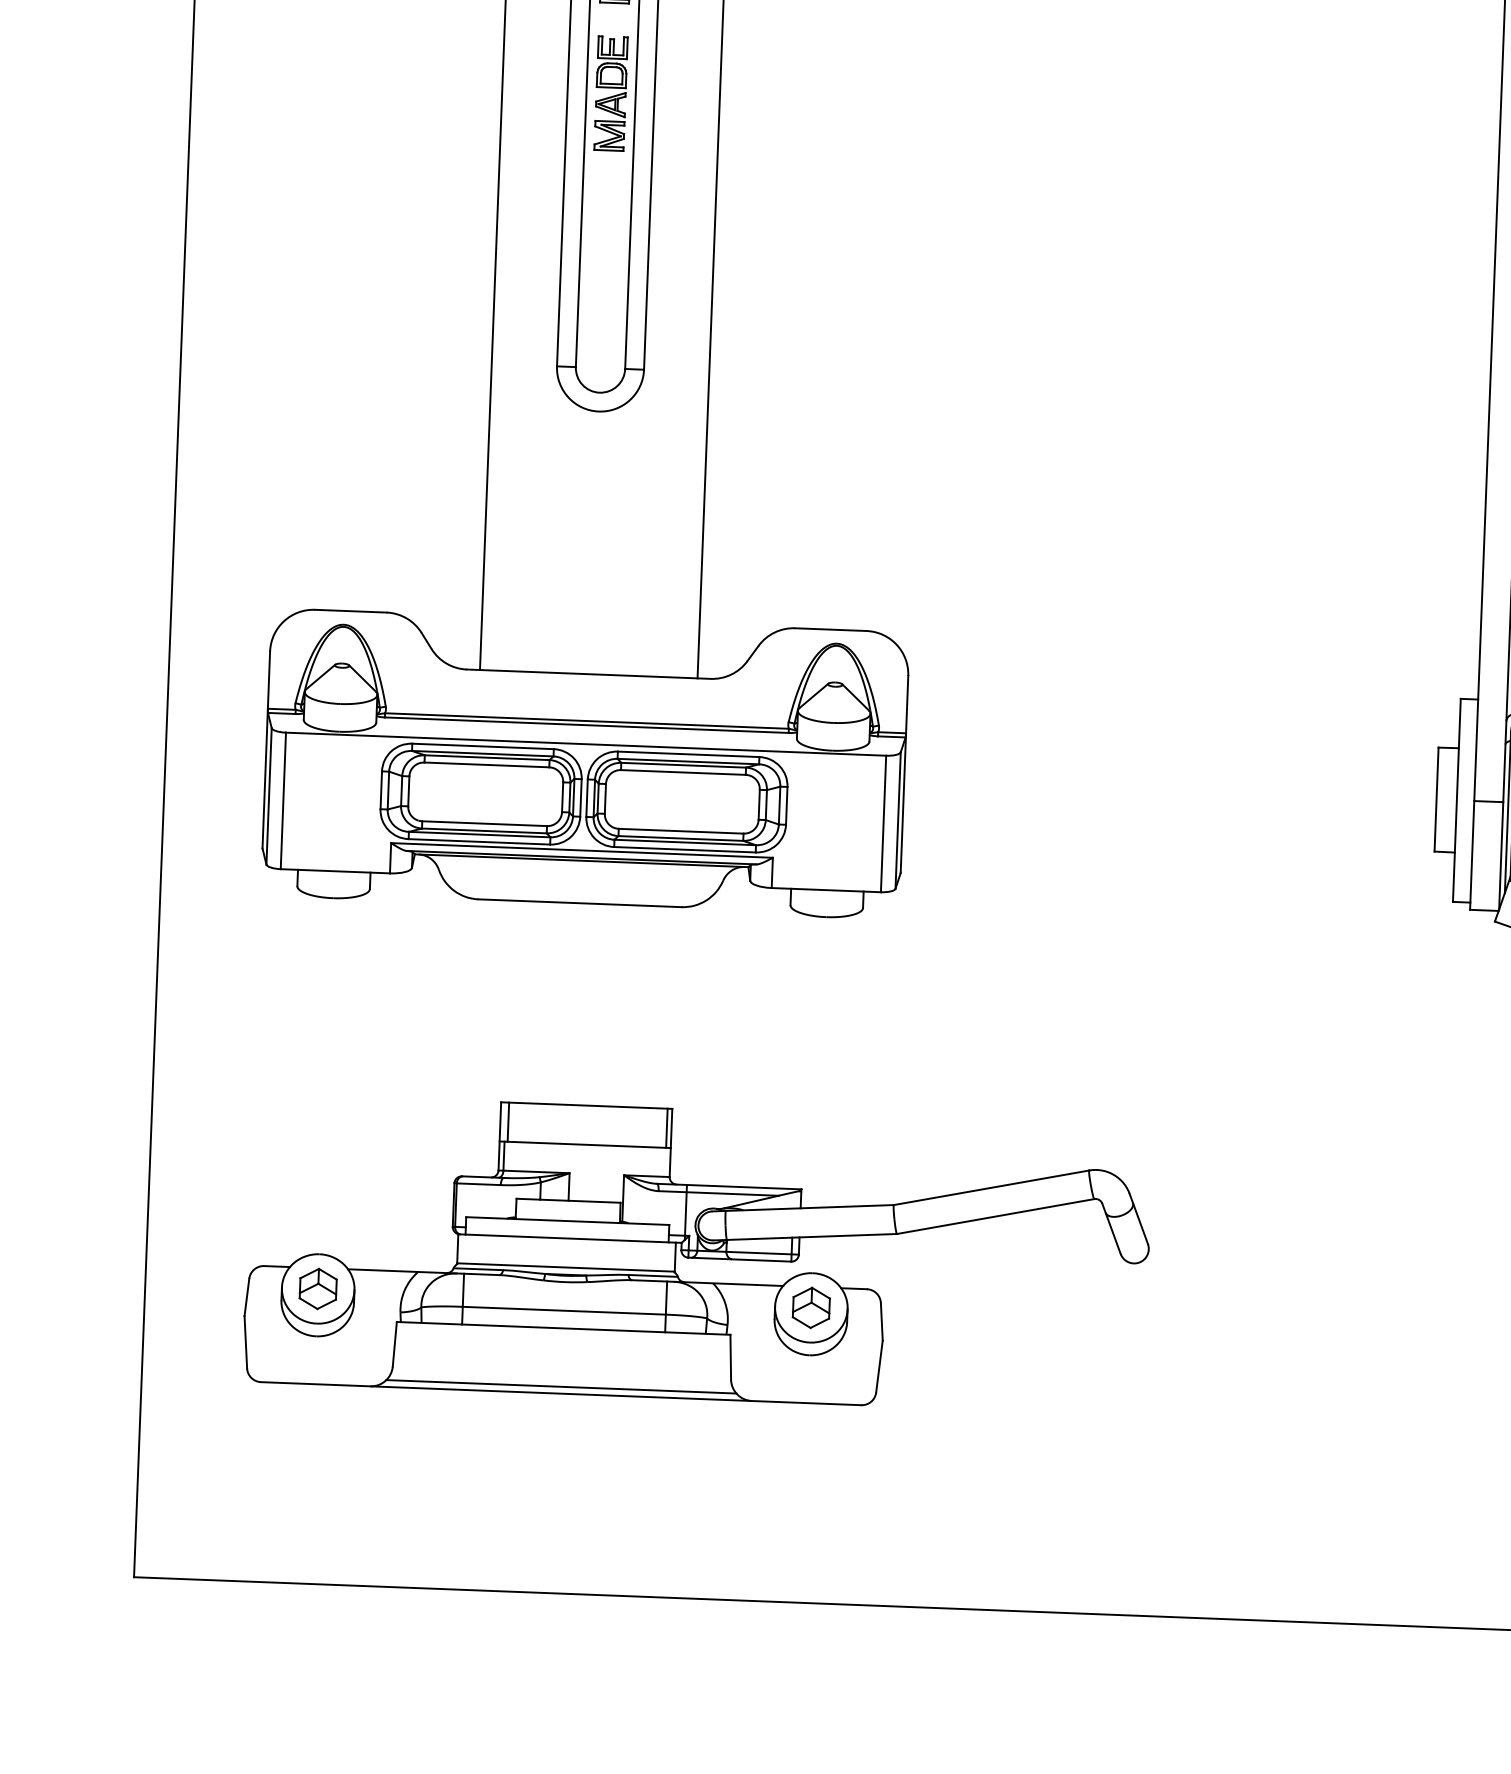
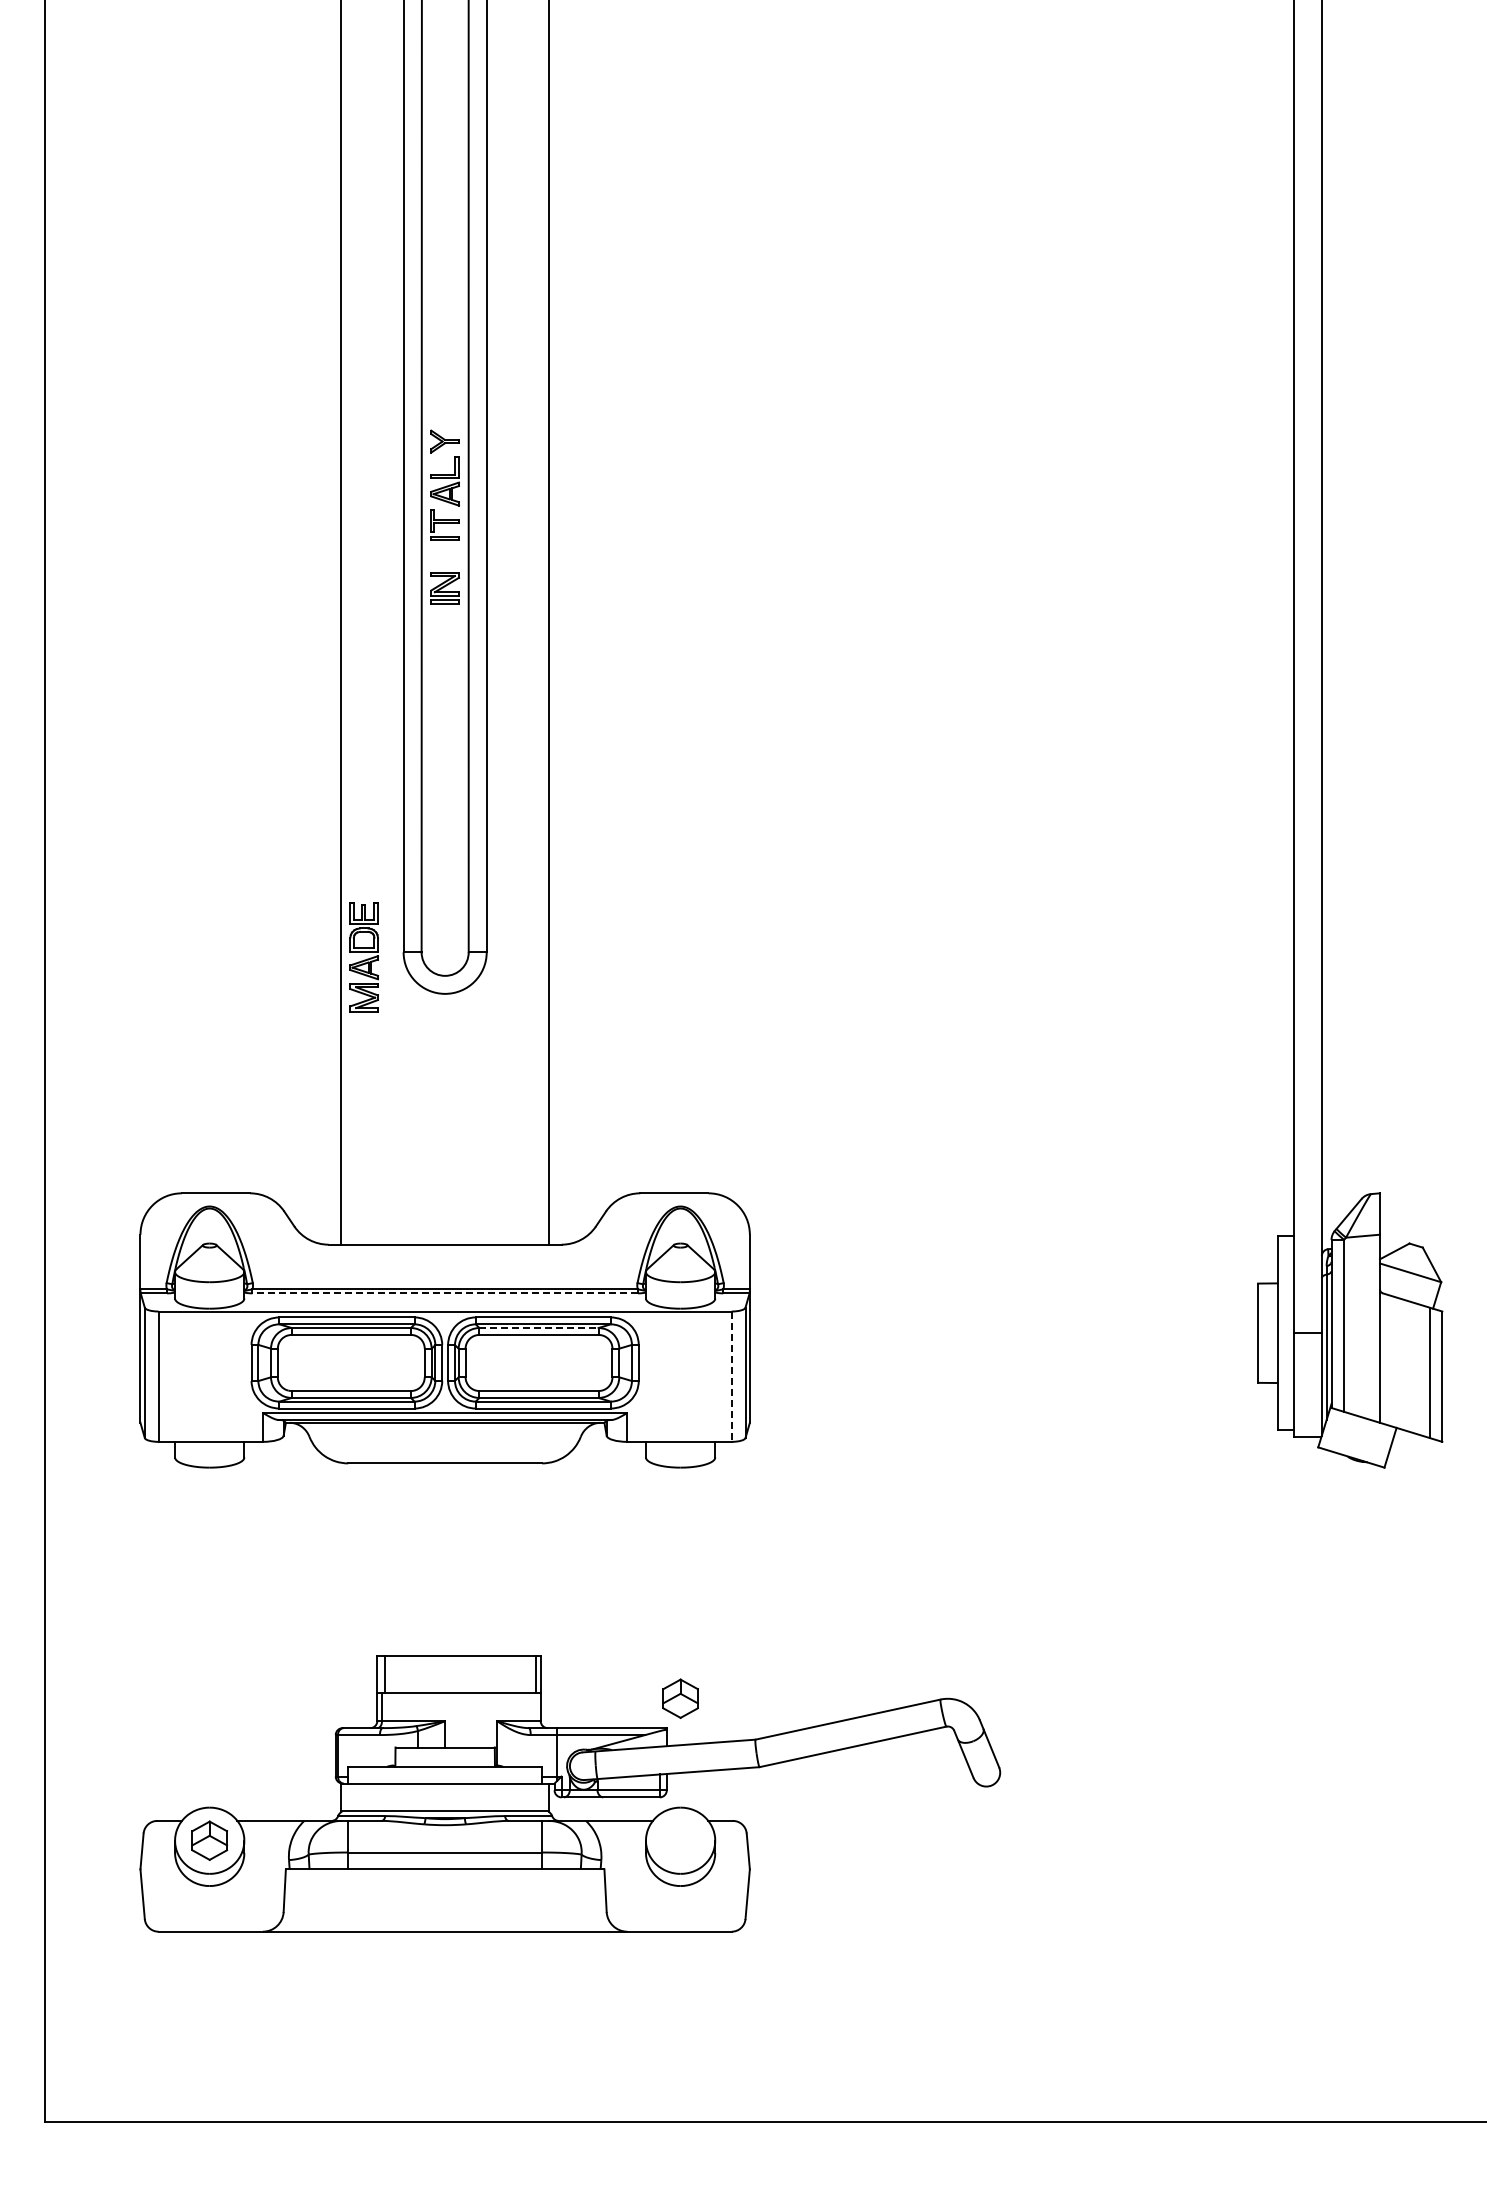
part: (610, 93) -> (363, 957), moved
line: (587, 725) -> (445, 1293), solid -> dashed
line: (683, 765) -> (538, 1328), solid -> dashed
line: (883, 824) -> (731, 1377), solid -> dashed
part: (811, 1307) -> (680, 1698), moved
line: (561, 1387) -> (445, 1925), removed

